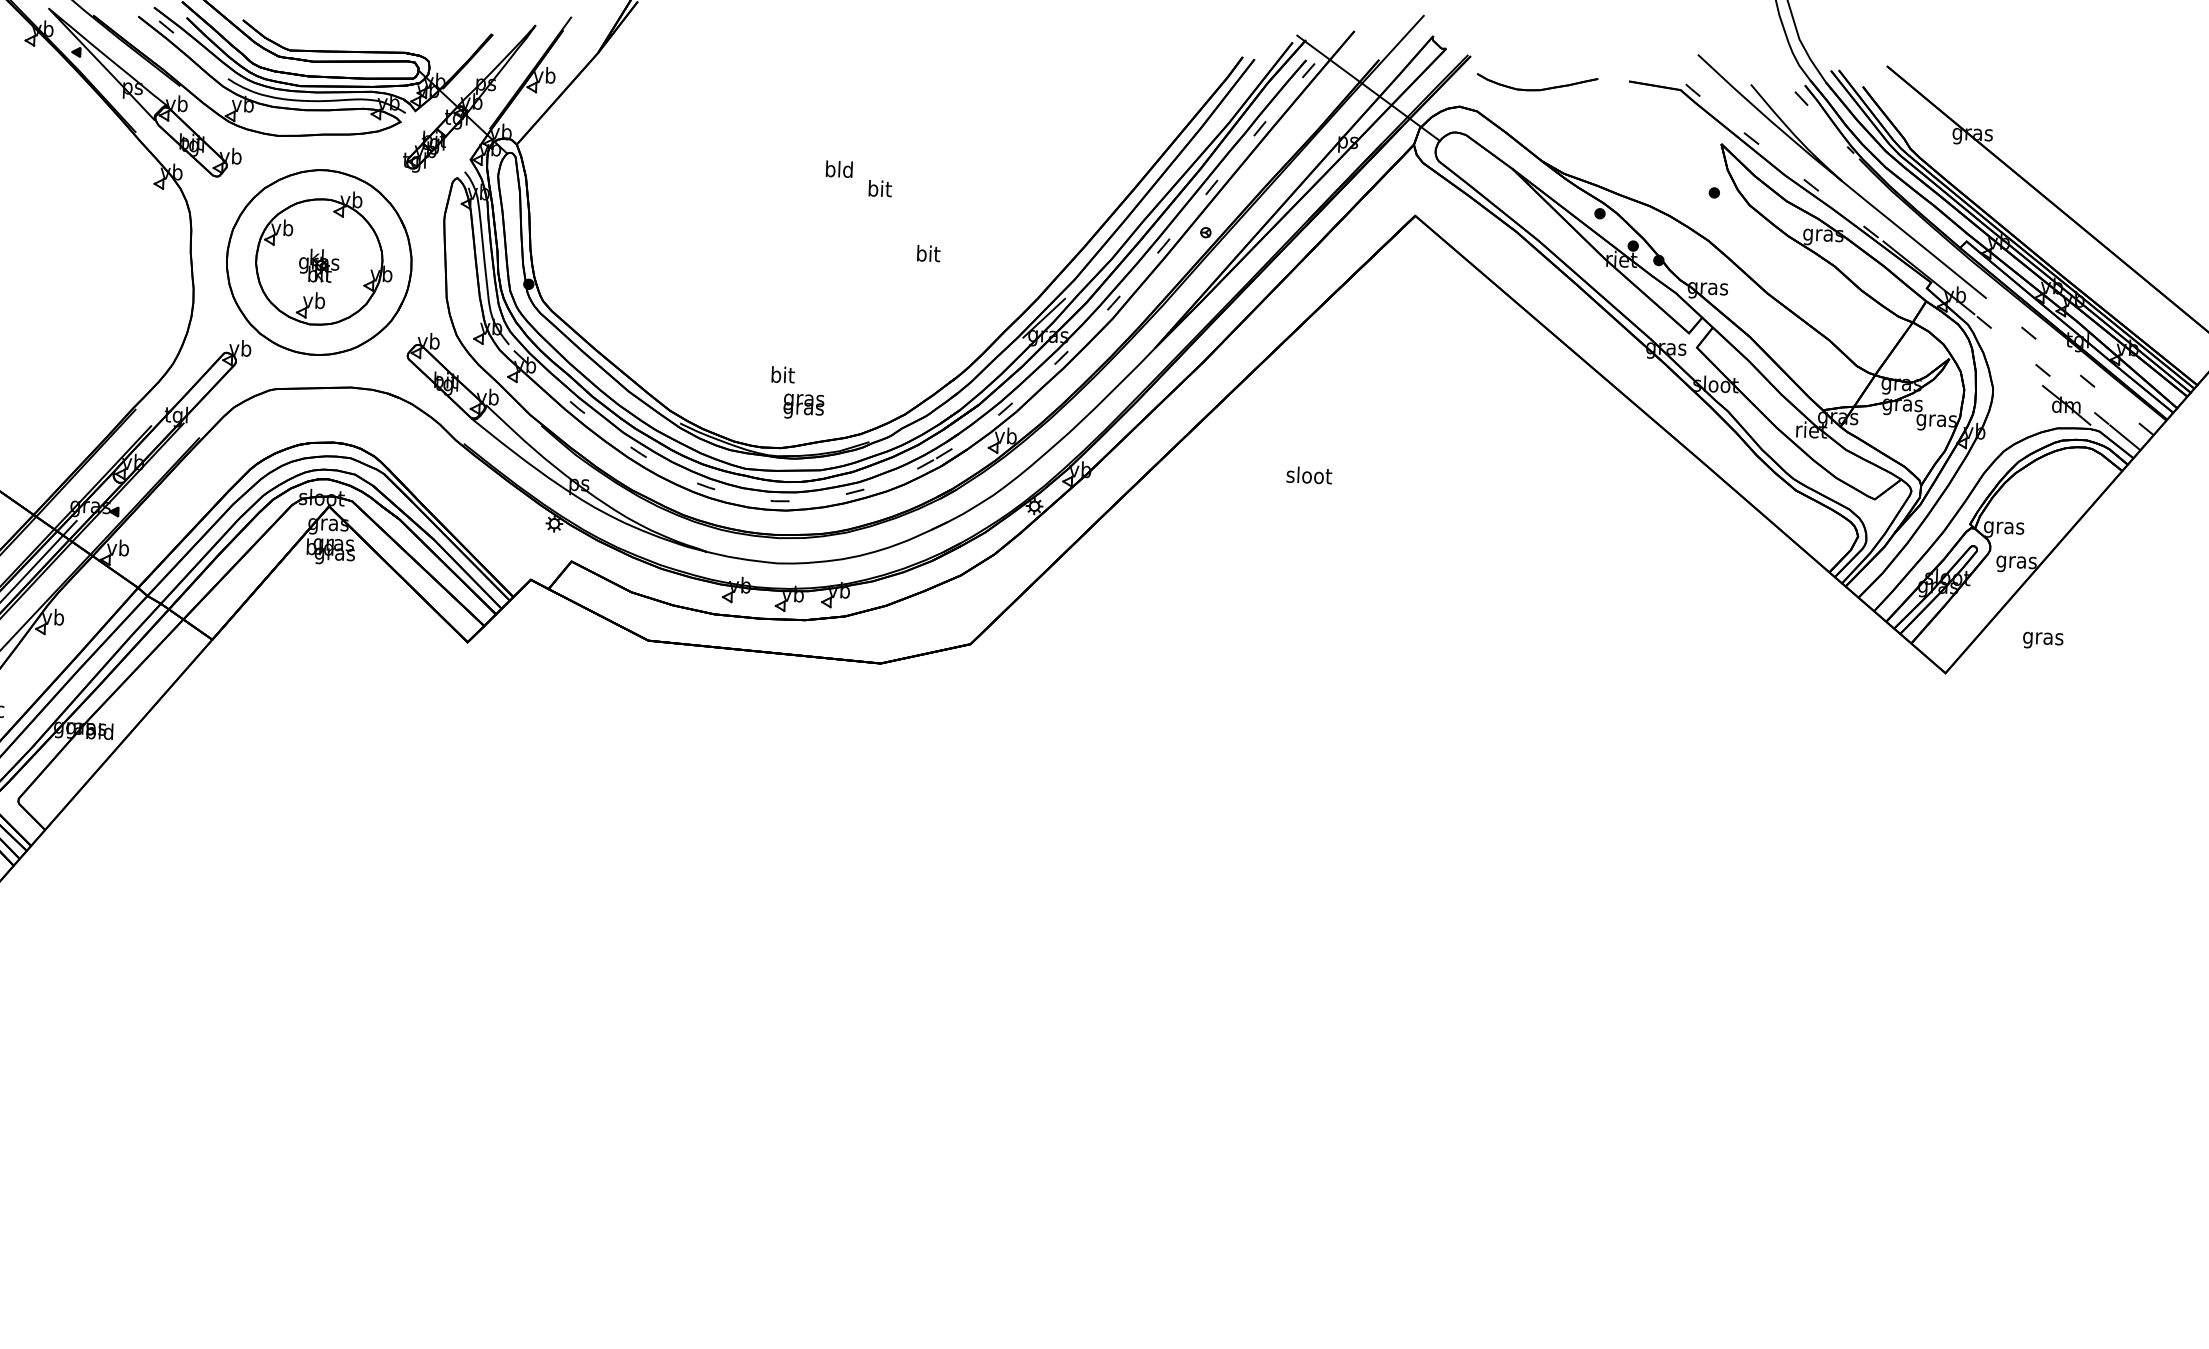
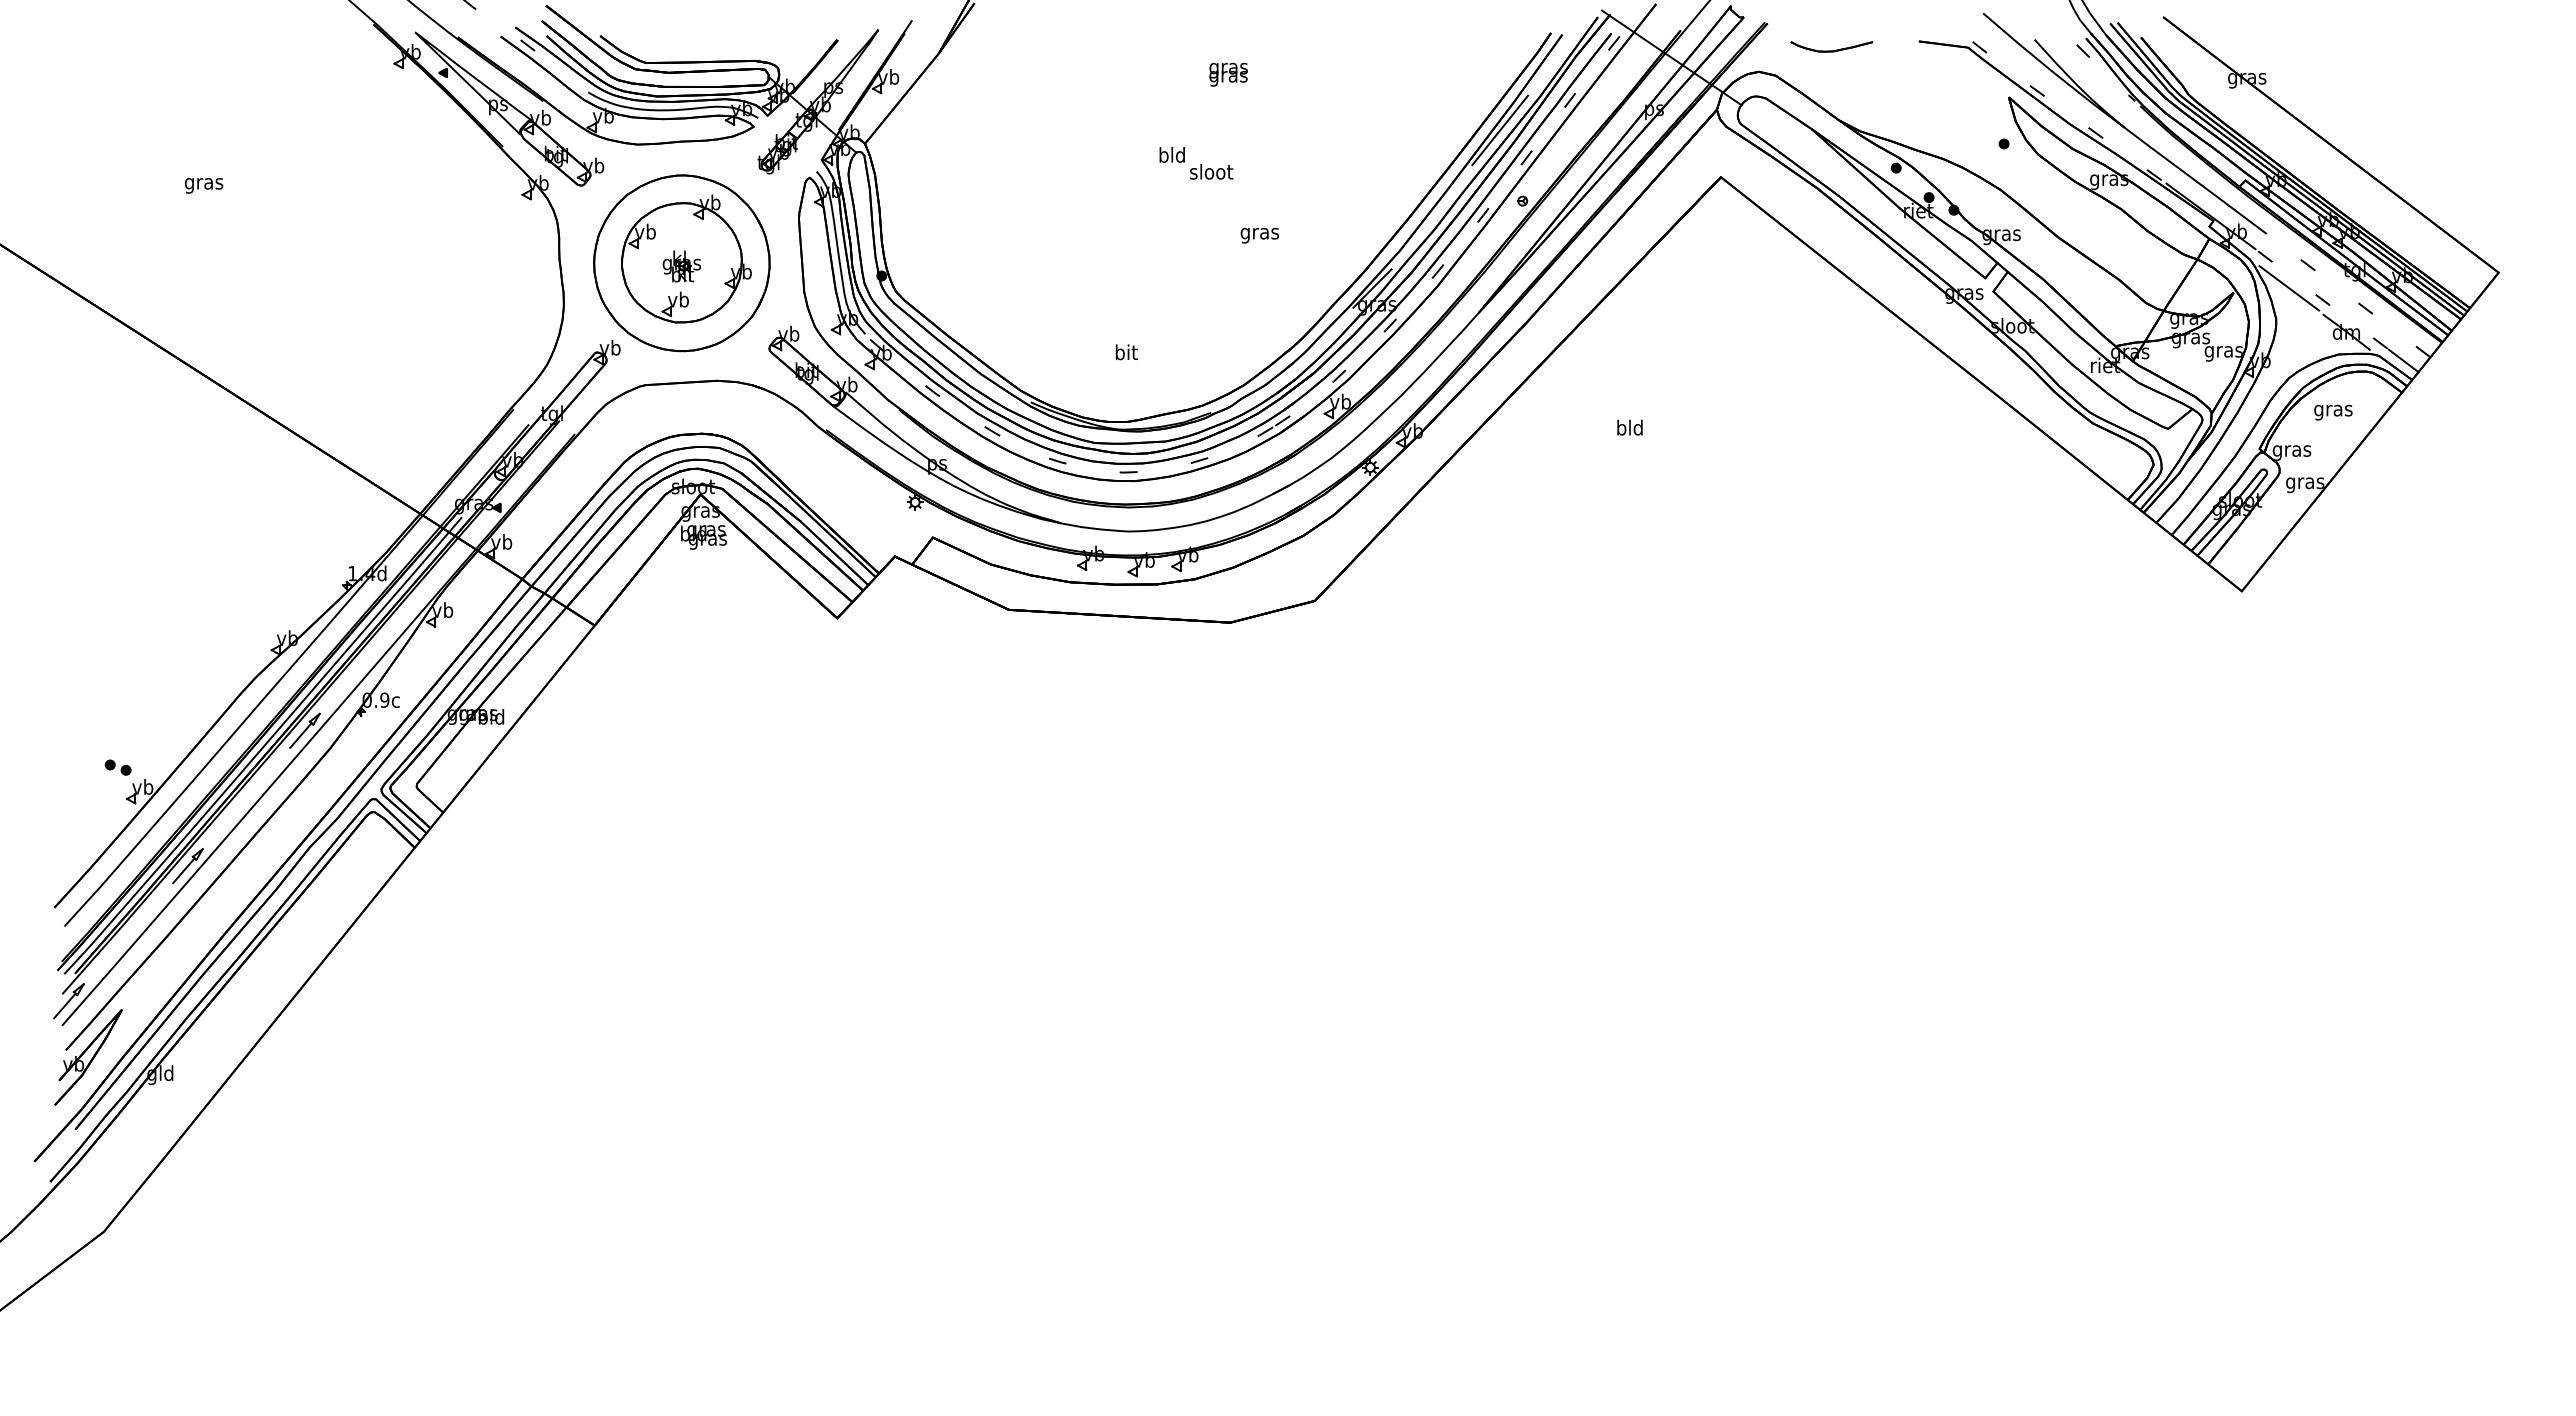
part: (1537, 83) -> (1831, 46), size x0.71
line: (1184, 157) -> (1499, 130), added
text: (879, 188) -> (1211, 171), bit -> sloot
text: (927, 255) -> (1259, 233), bit -> gras
line: (2008, 356) -> (2289, 288), added
text: (803, 406) -> (1228, 74), moved
text: (1308, 475) -> (1629, 427), sloot -> bld
text: (2043, 640) -> (2333, 412), moved

